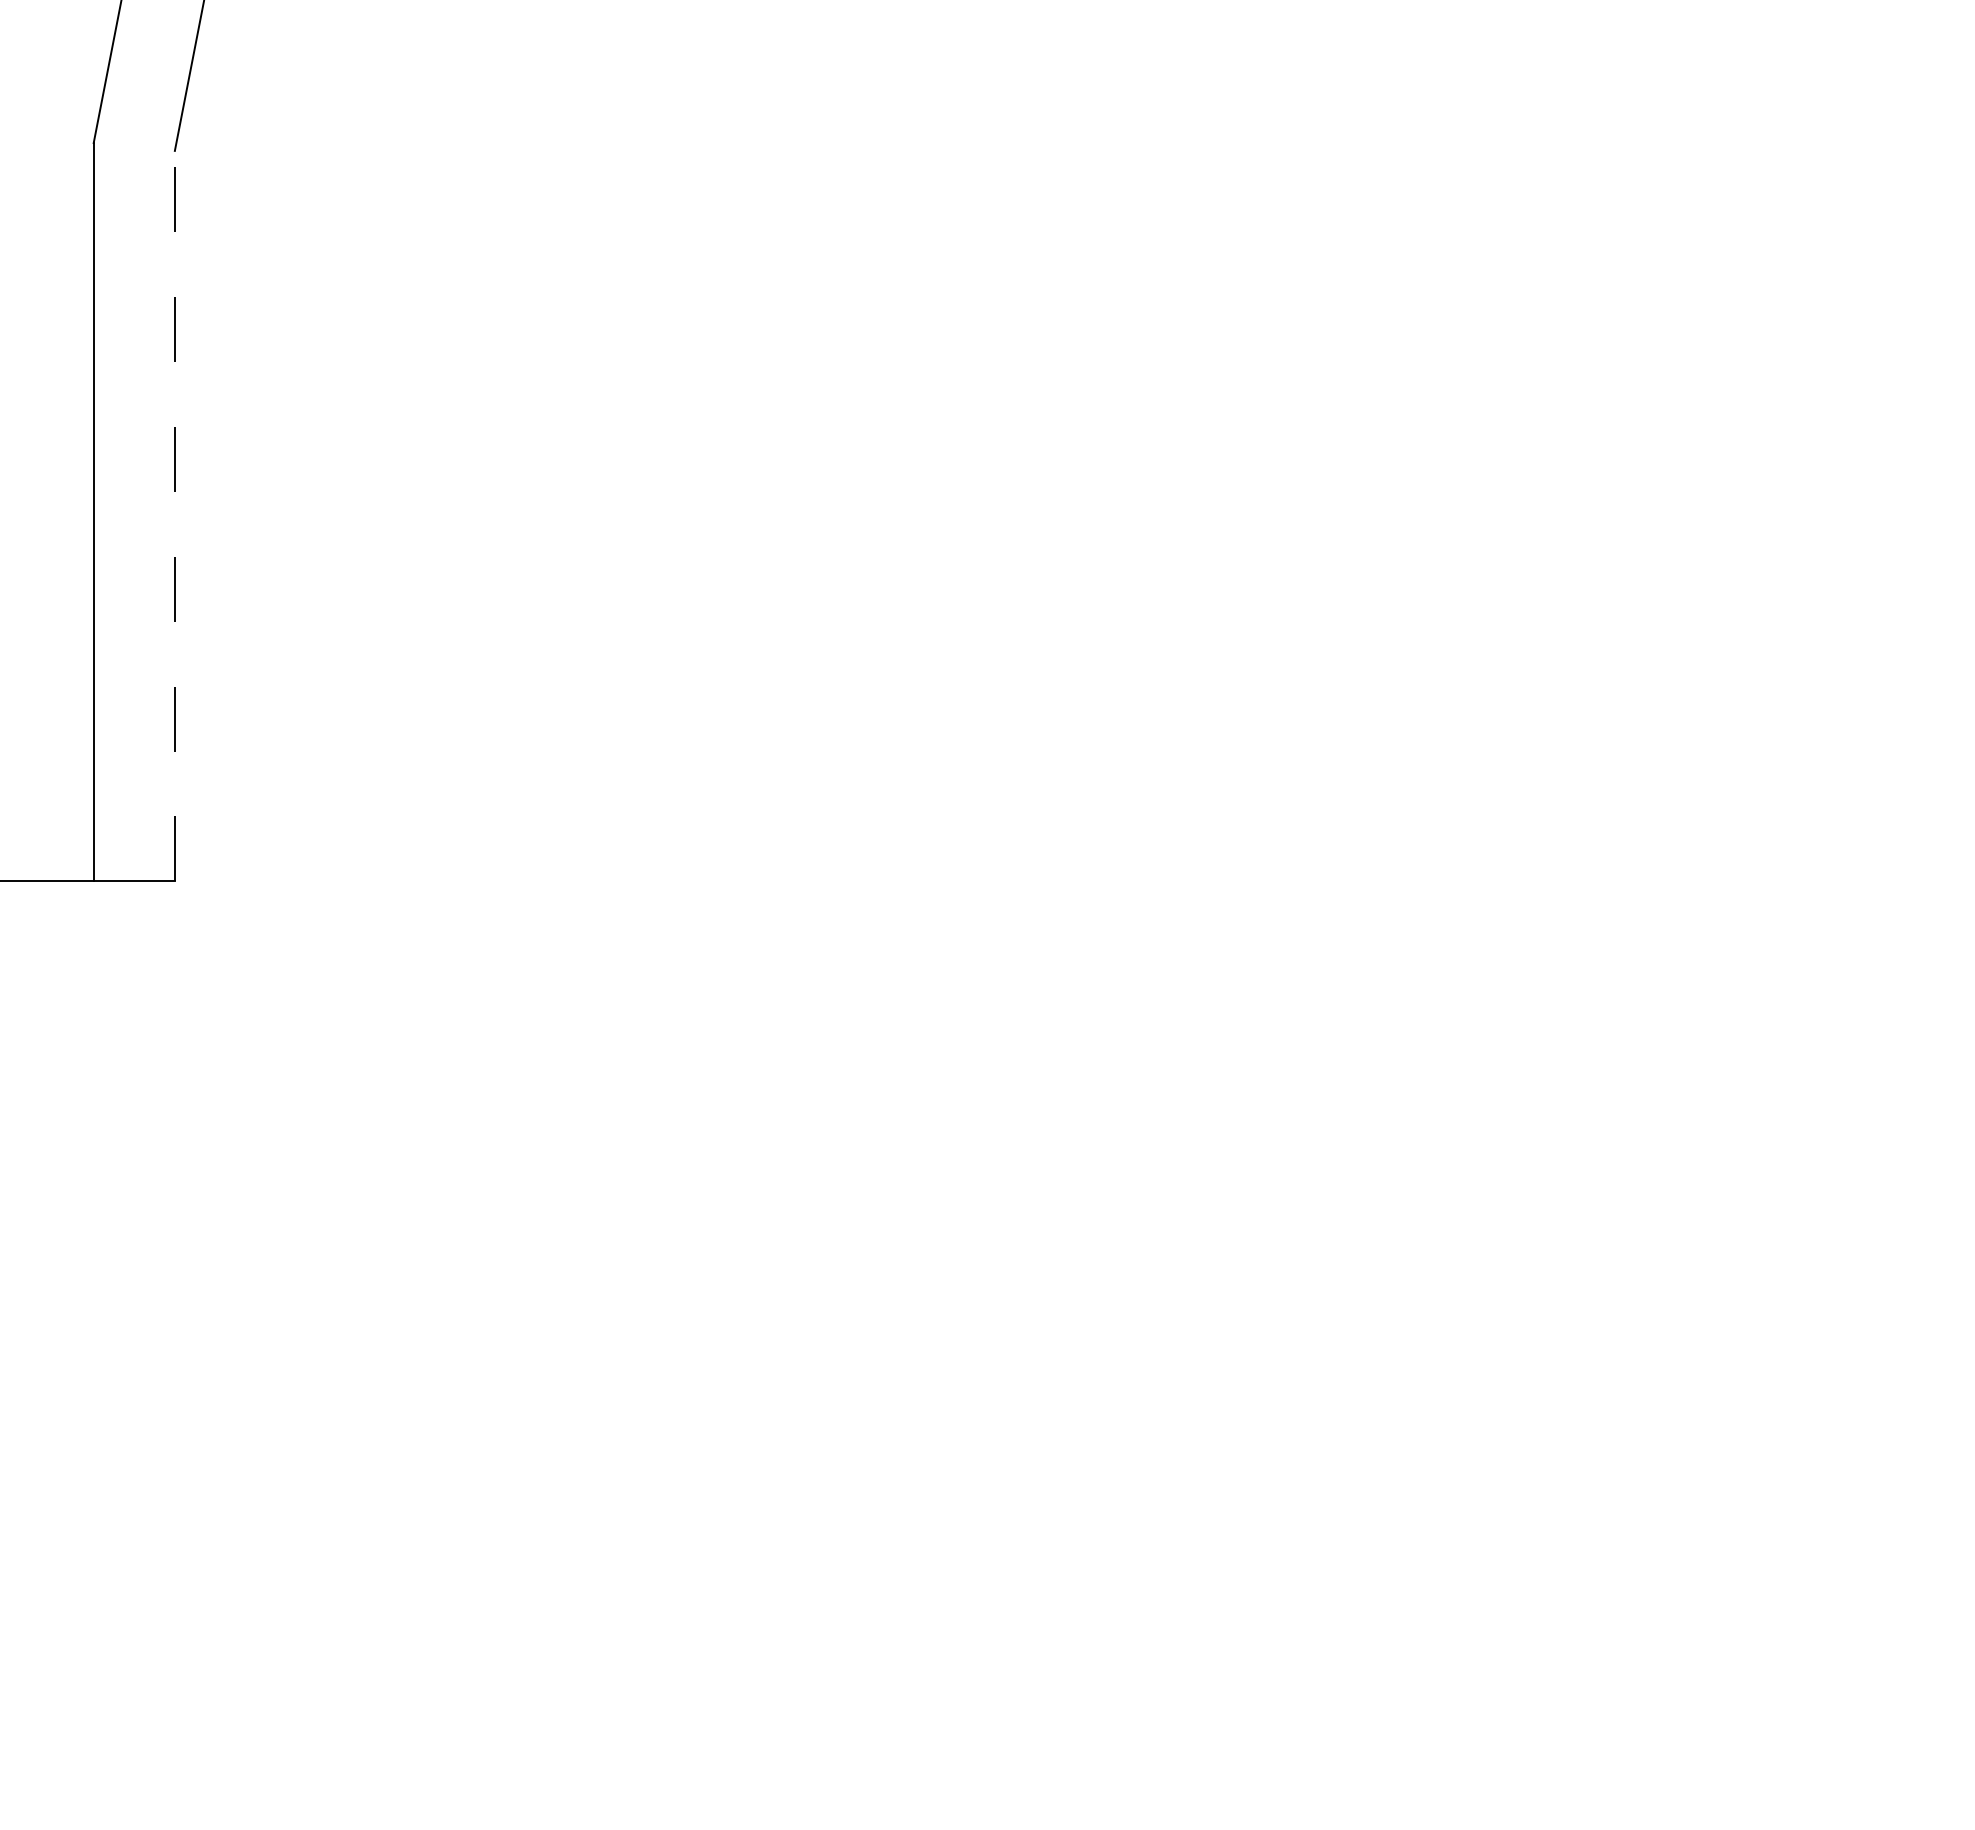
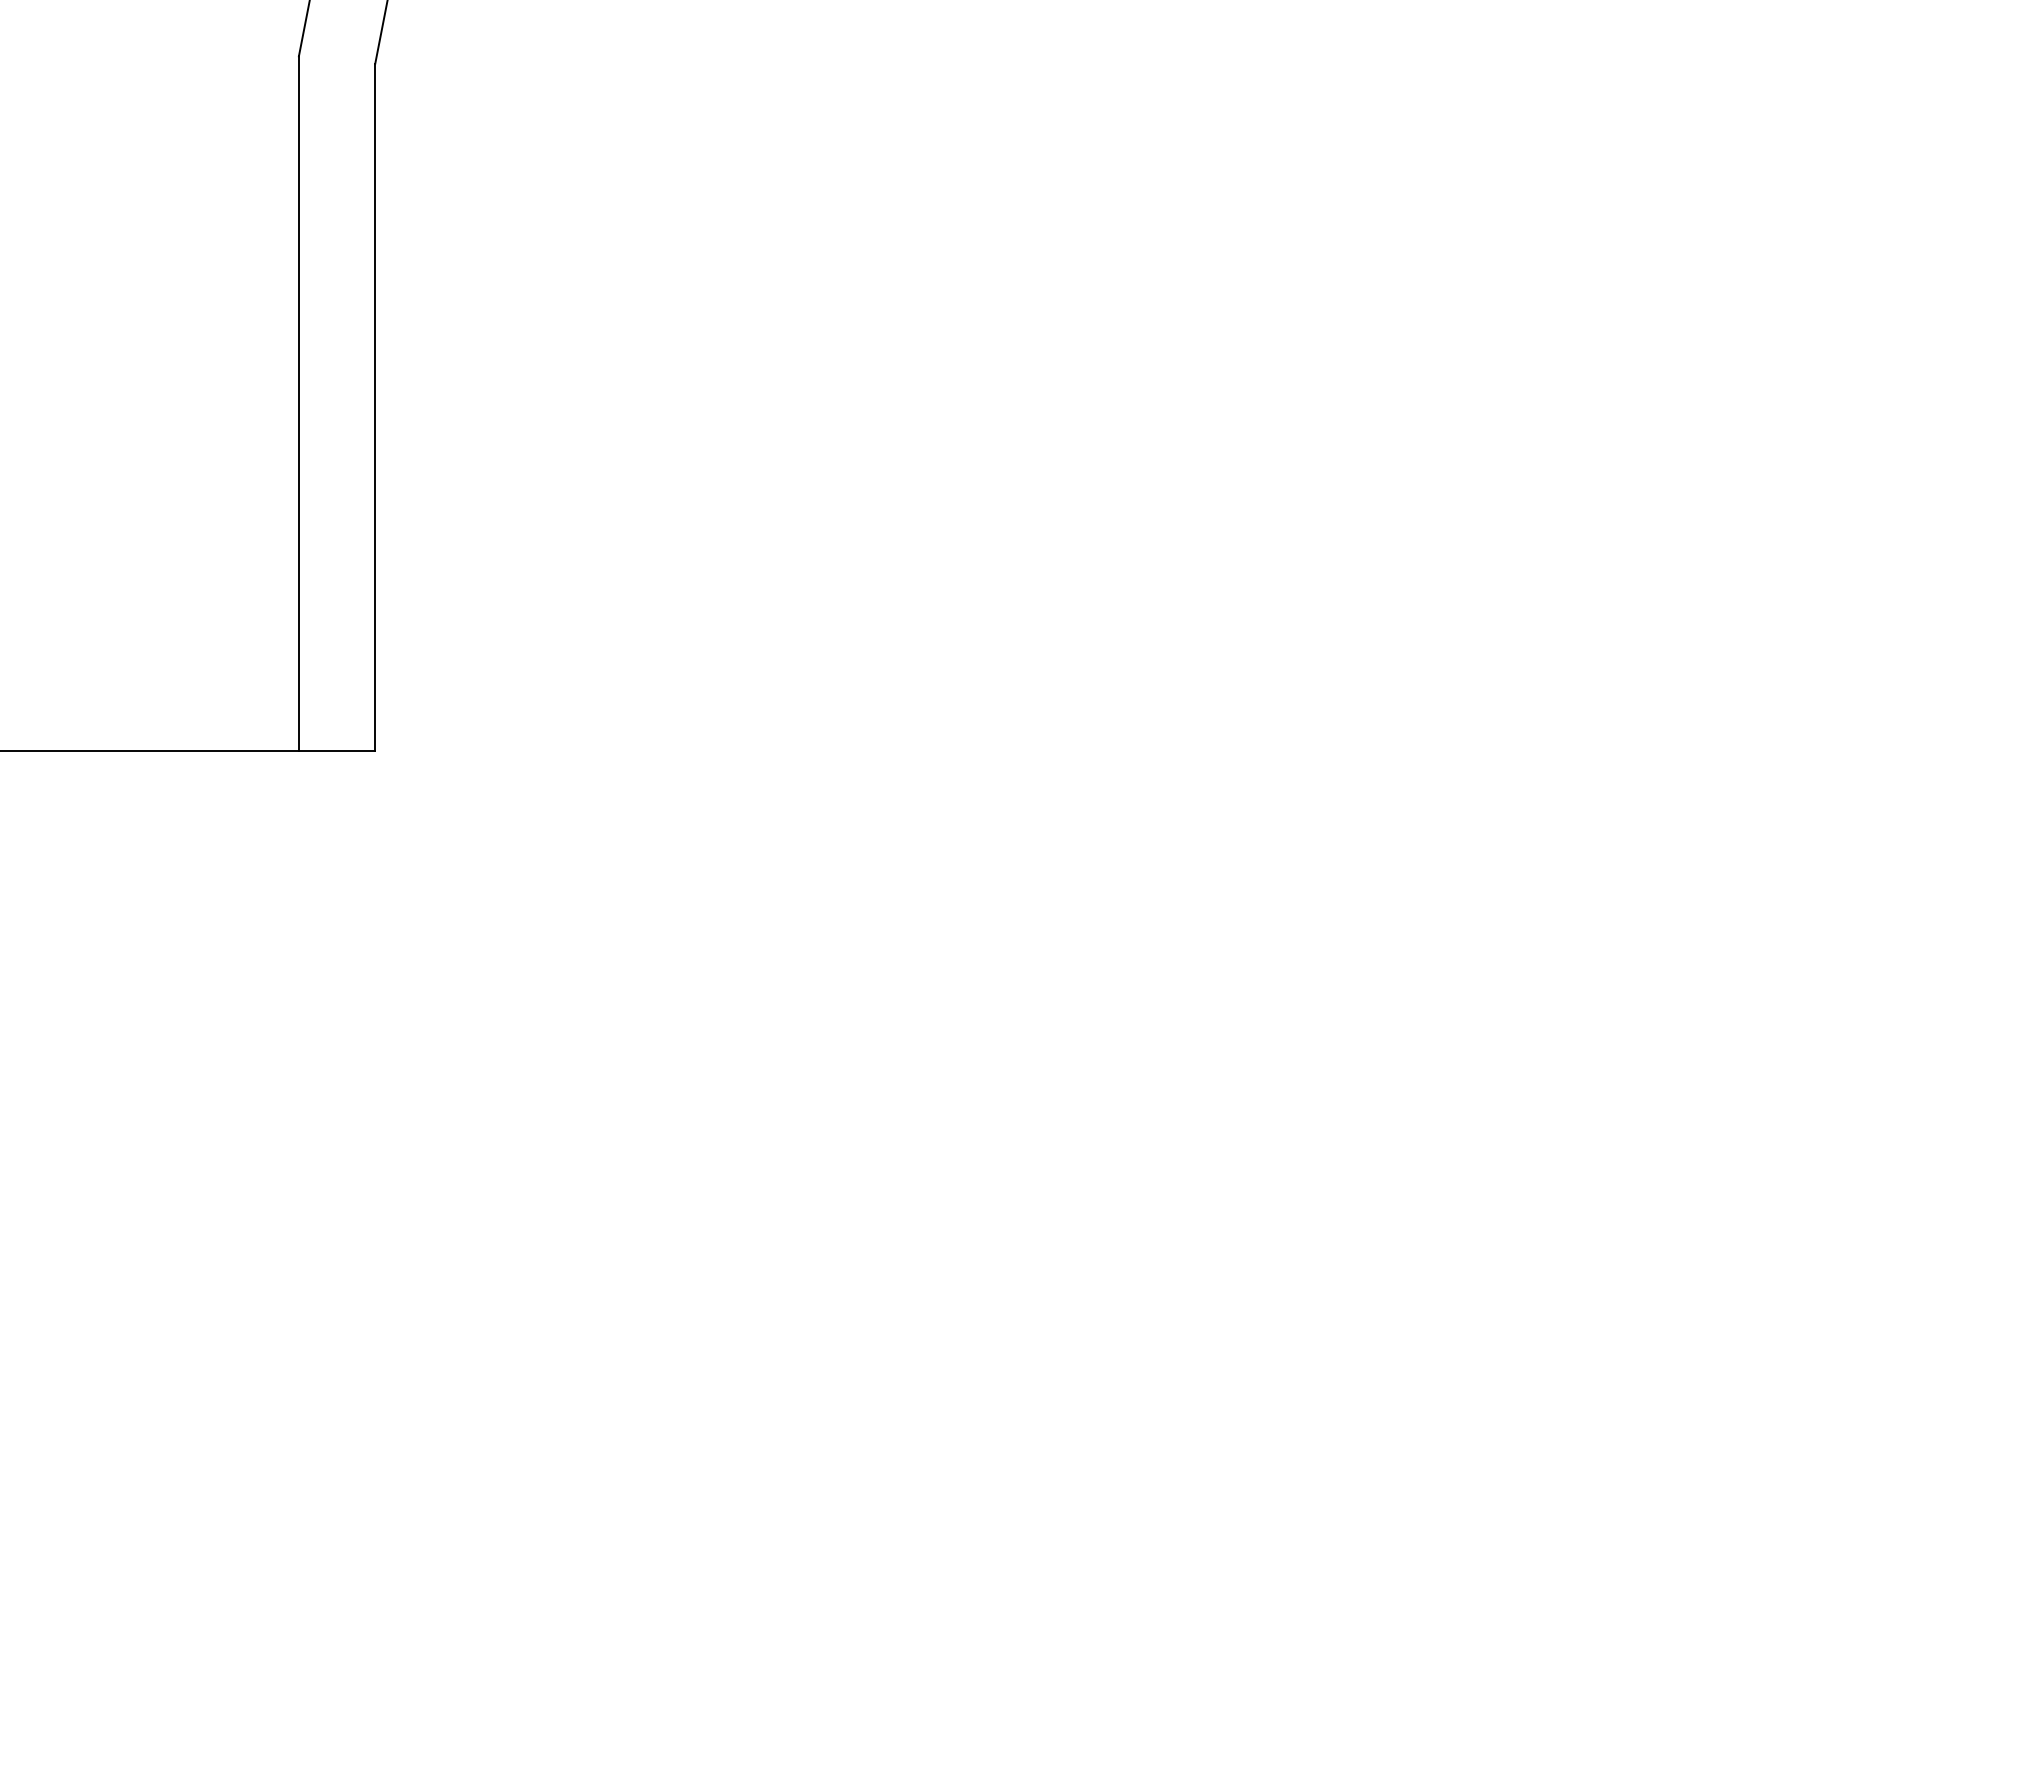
line: (175, 516) -> (375, 407), dashed -> solid

